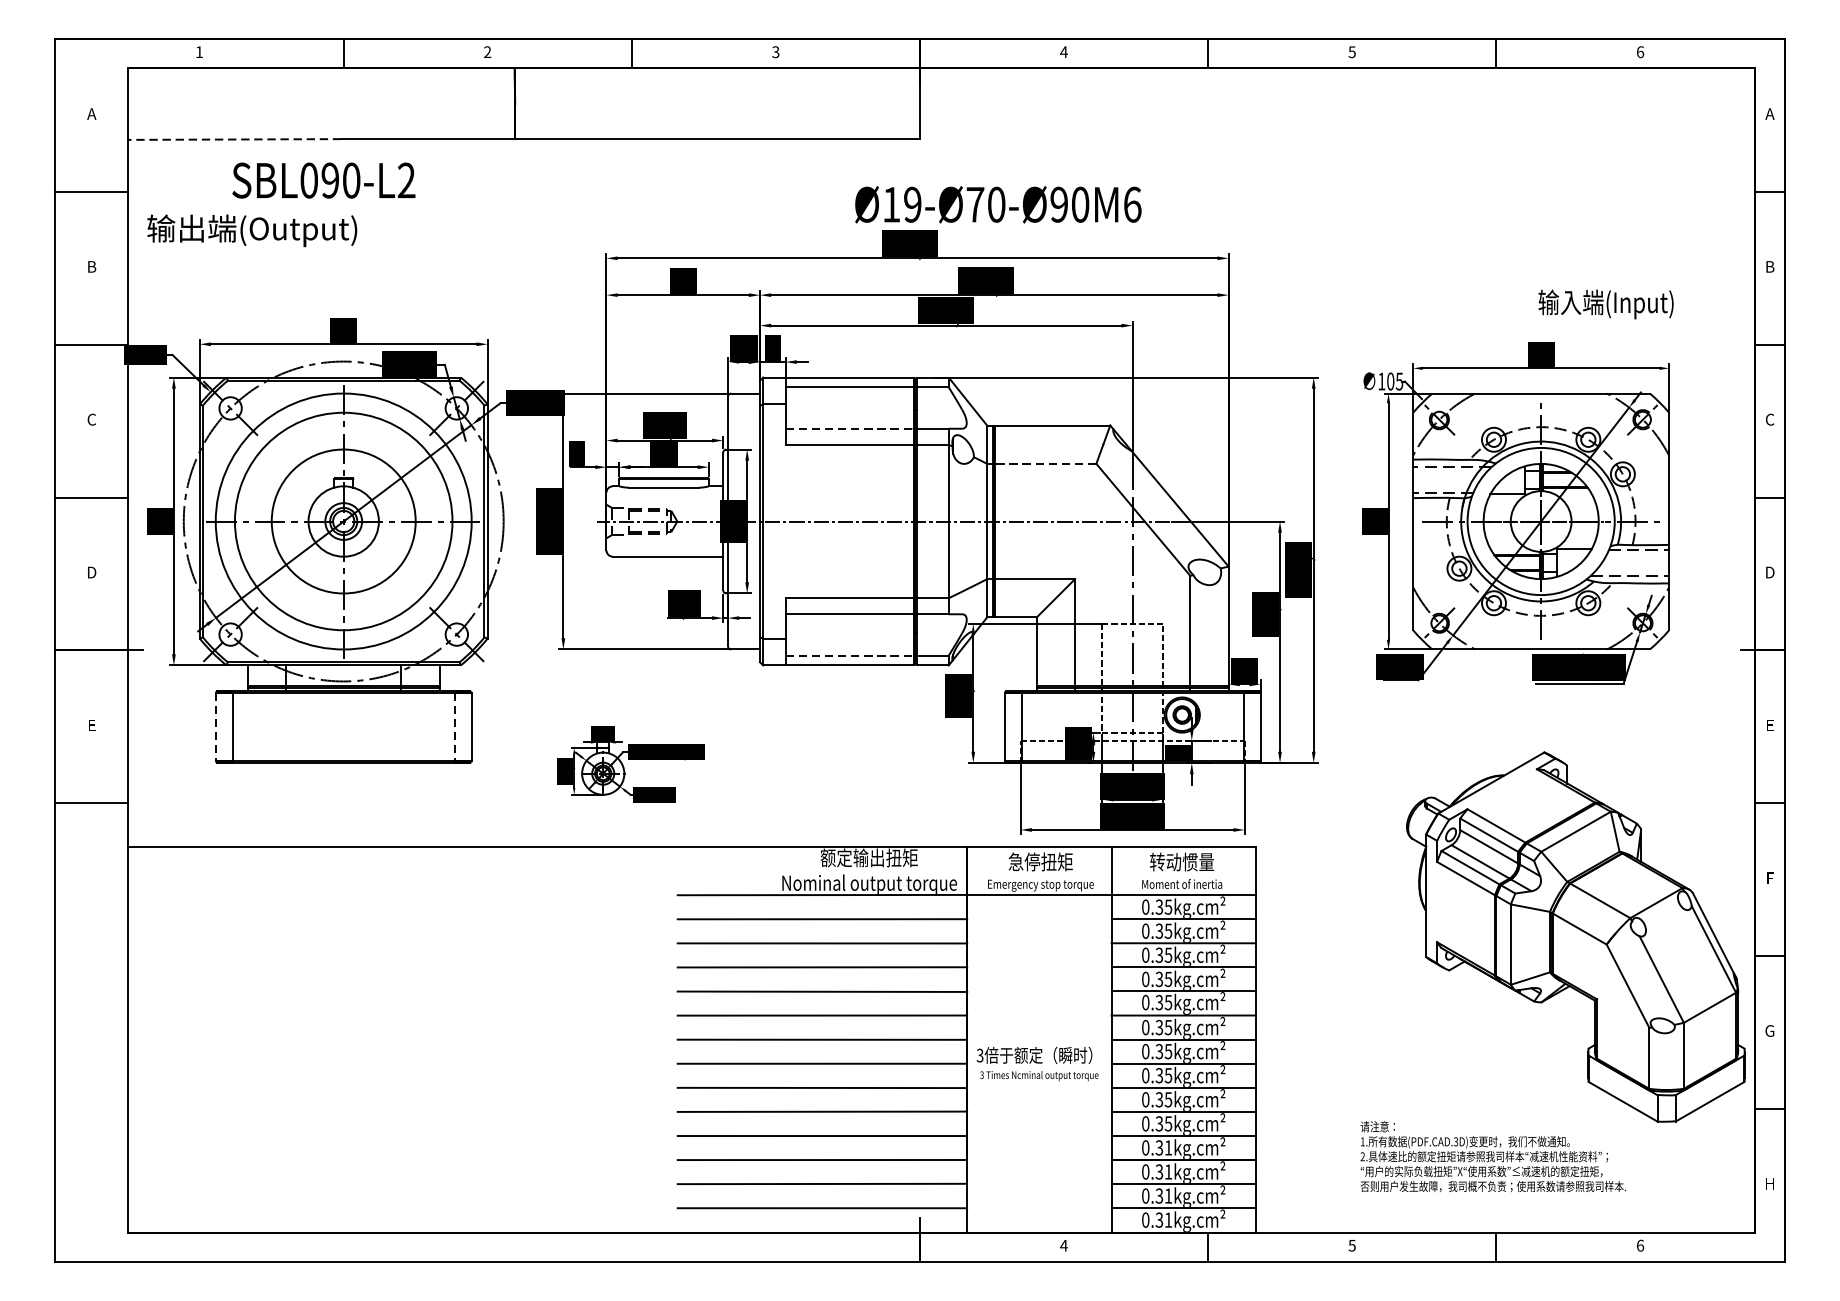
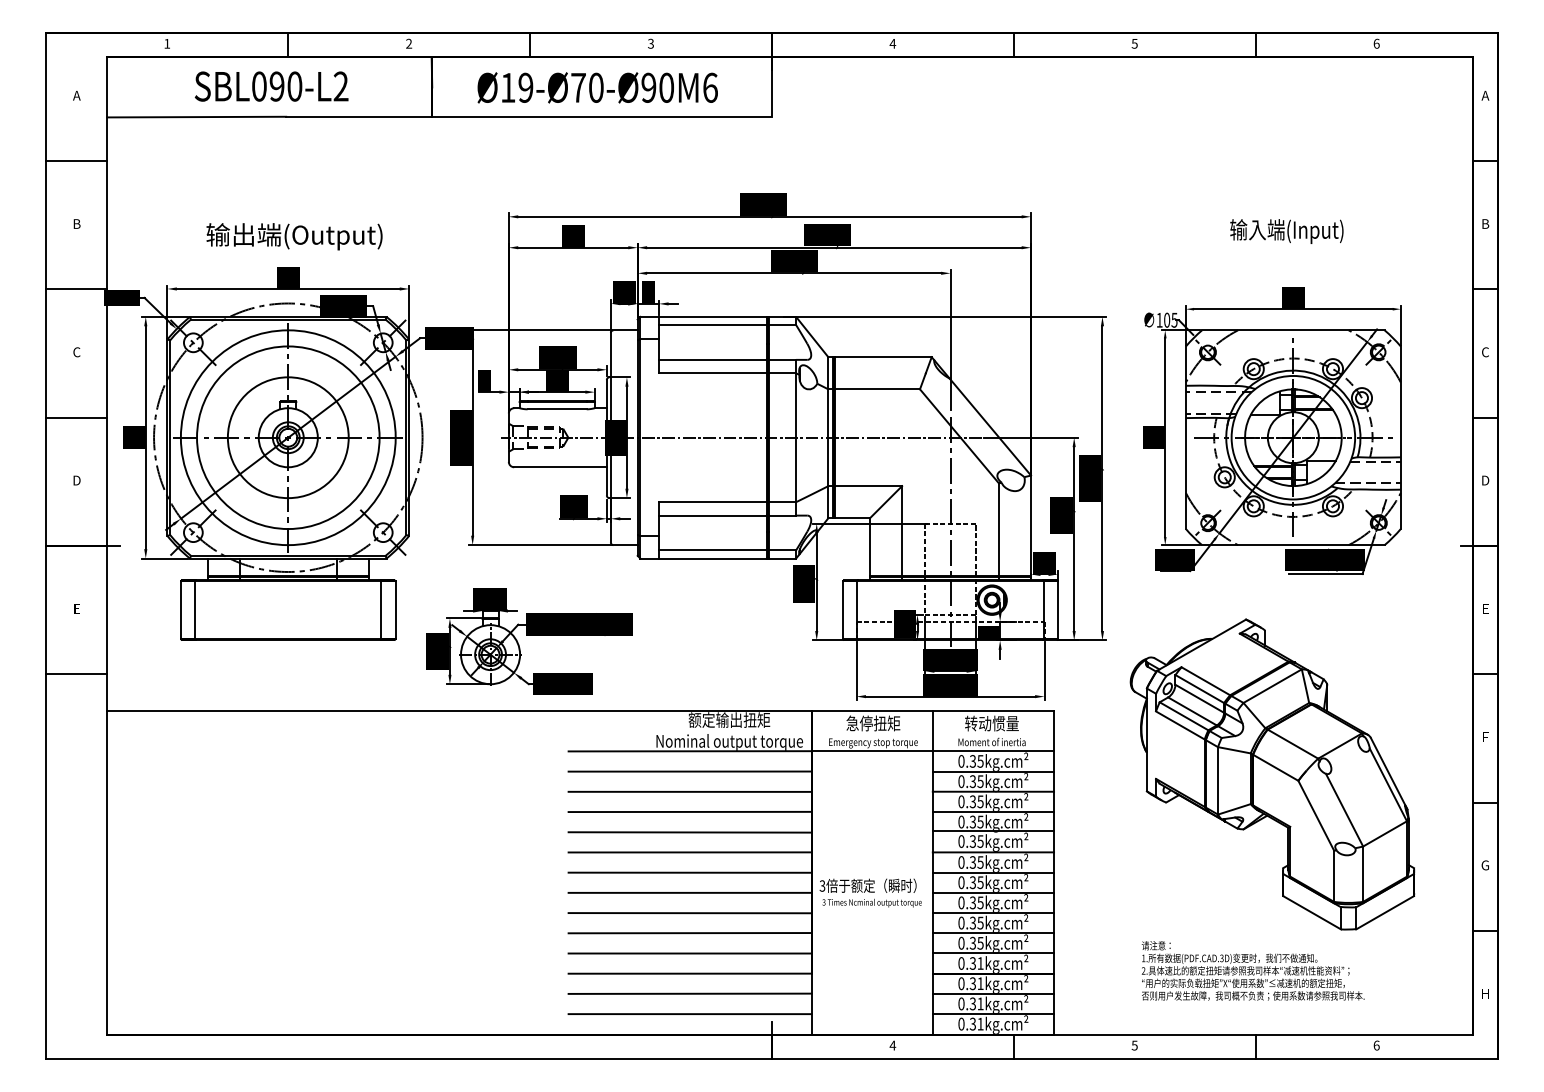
line: (234, 139) -> (196, 117), dashed -> solid
text: (323, 180) -> (271, 86), moved
text: (998, 204) -> (597, 87), moved
text: (252, 230) -> (294, 236), moved
text: (1605, 304) -> (1286, 231), moved
line: (849, 428) -> (712, 359), dashed -> solid
line: (1045, 464) -> (877, 389), dashed -> solid
line: (849, 655) -> (712, 550), dashed -> solid
line: (215, 727) -> (180, 610), dashed -> solid
line: (454, 727) -> (381, 610), dashed -> solid
part: (631, 764) -> (529, 641), size x1.67
part: (1575, 937) -> (1272, 774), moved

